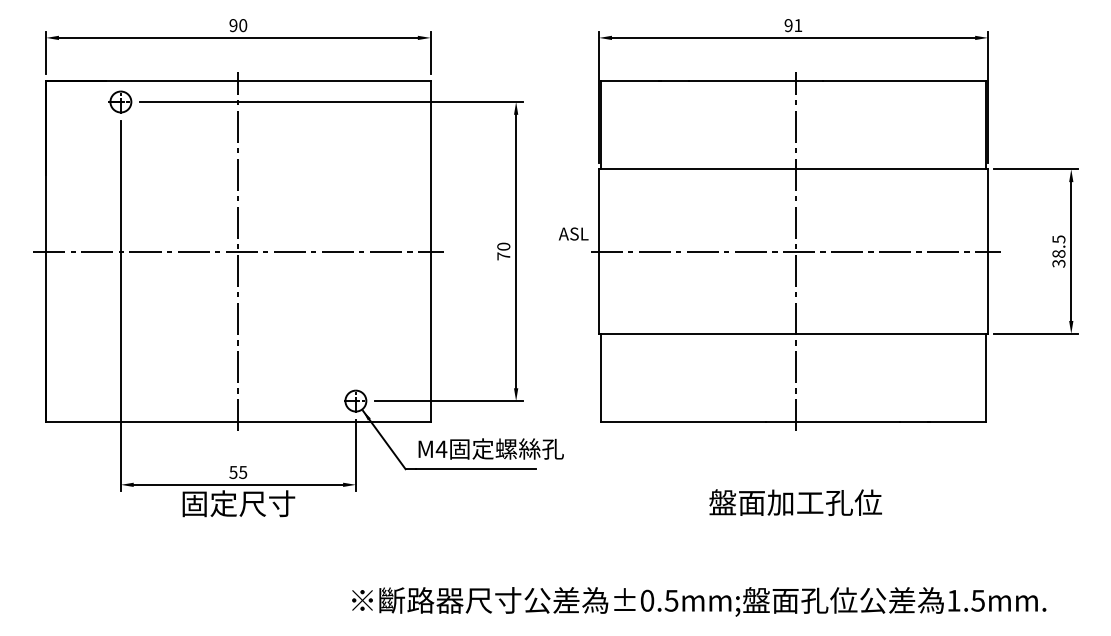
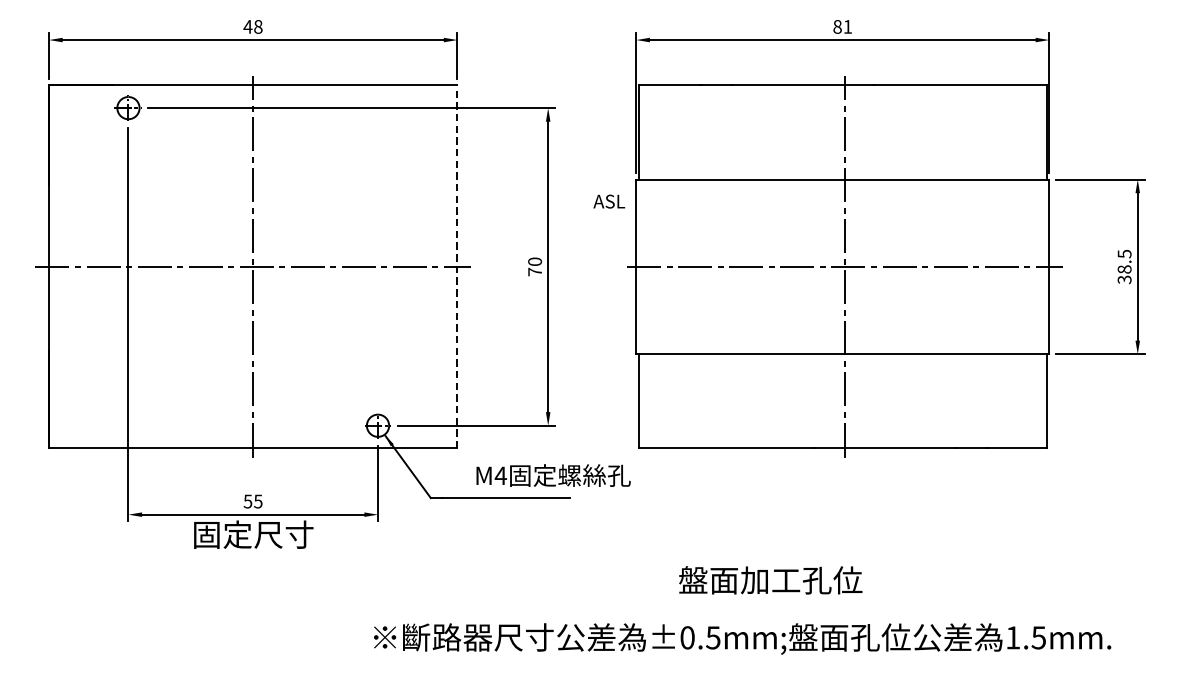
text: (238, 25) -> (253, 26), 90 -> 48
text: (788, 25) -> (837, 26), 91 -> 81
text: (573, 233) -> (609, 201), moved
line: (430, 251) -> (457, 266), solid -> dashed
text: (490, 448) -> (552, 475), moved
text: (795, 502) -> (770, 580), moved

